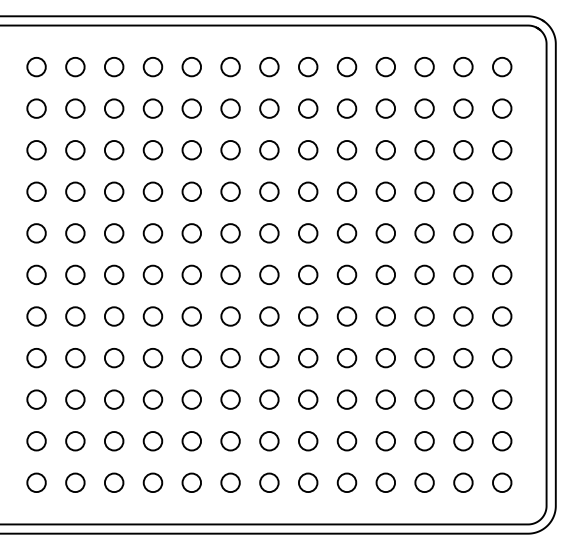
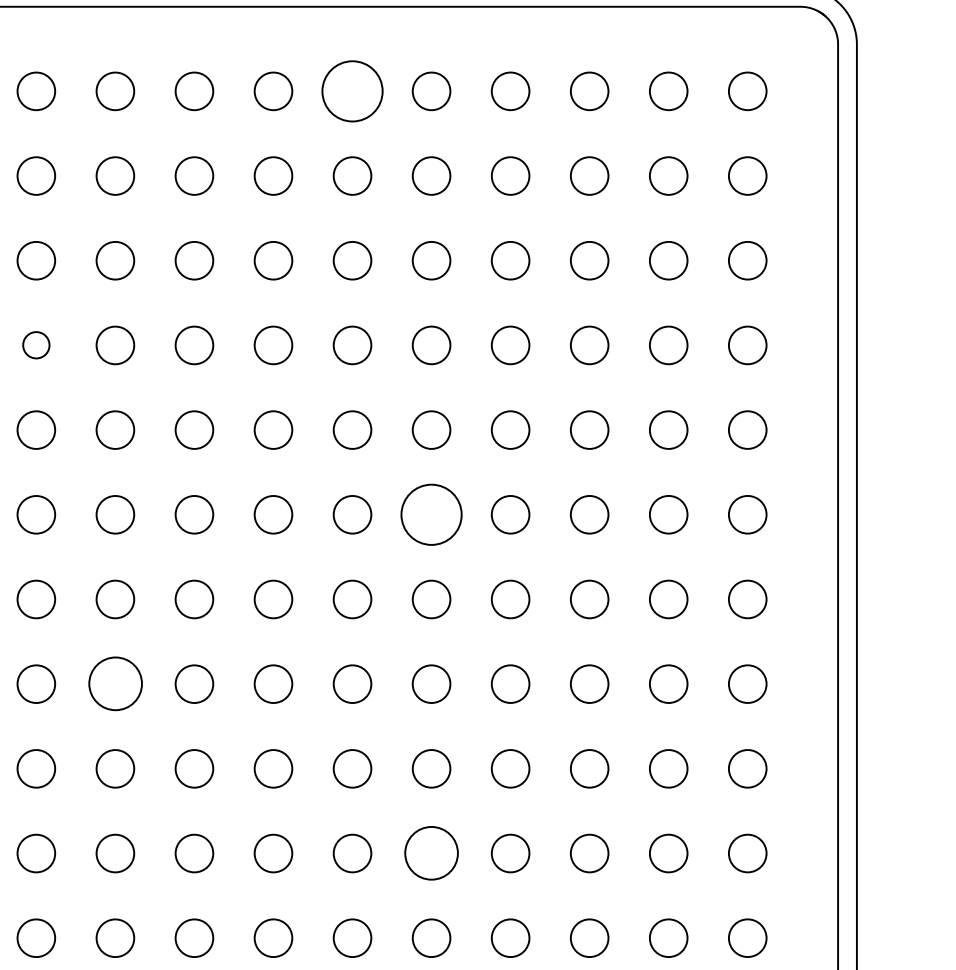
circle: (307, 66) -> (351, 90), size x1.6
circle: (152, 191) -> (35, 344), size x0.7
circle: (346, 274) -> (430, 513), size x1.6
circle: (191, 358) -> (114, 685), size x1.4
circle: (346, 441) -> (430, 854), size x1.4

